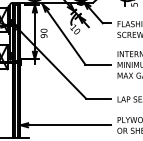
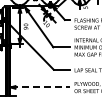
line: (65, 125) -> (40, 87), solid -> dashed

